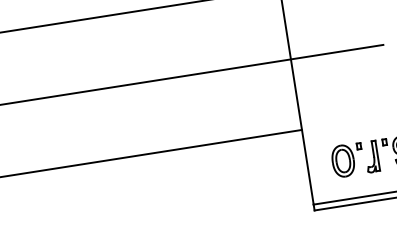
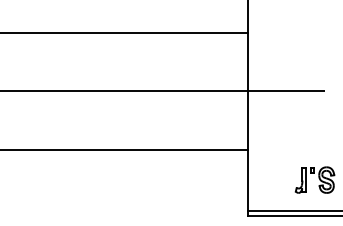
part: (347, 159) -> (280, 179), removed

